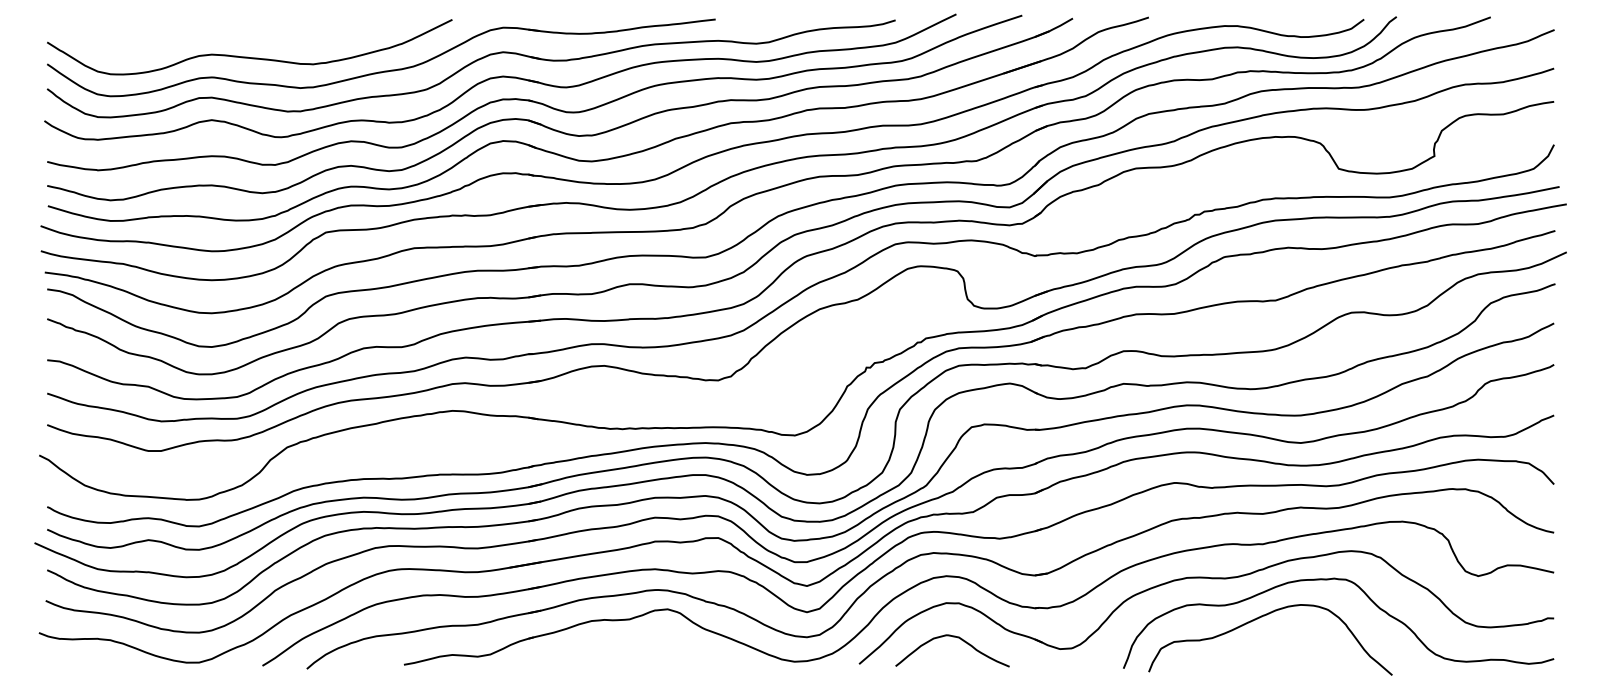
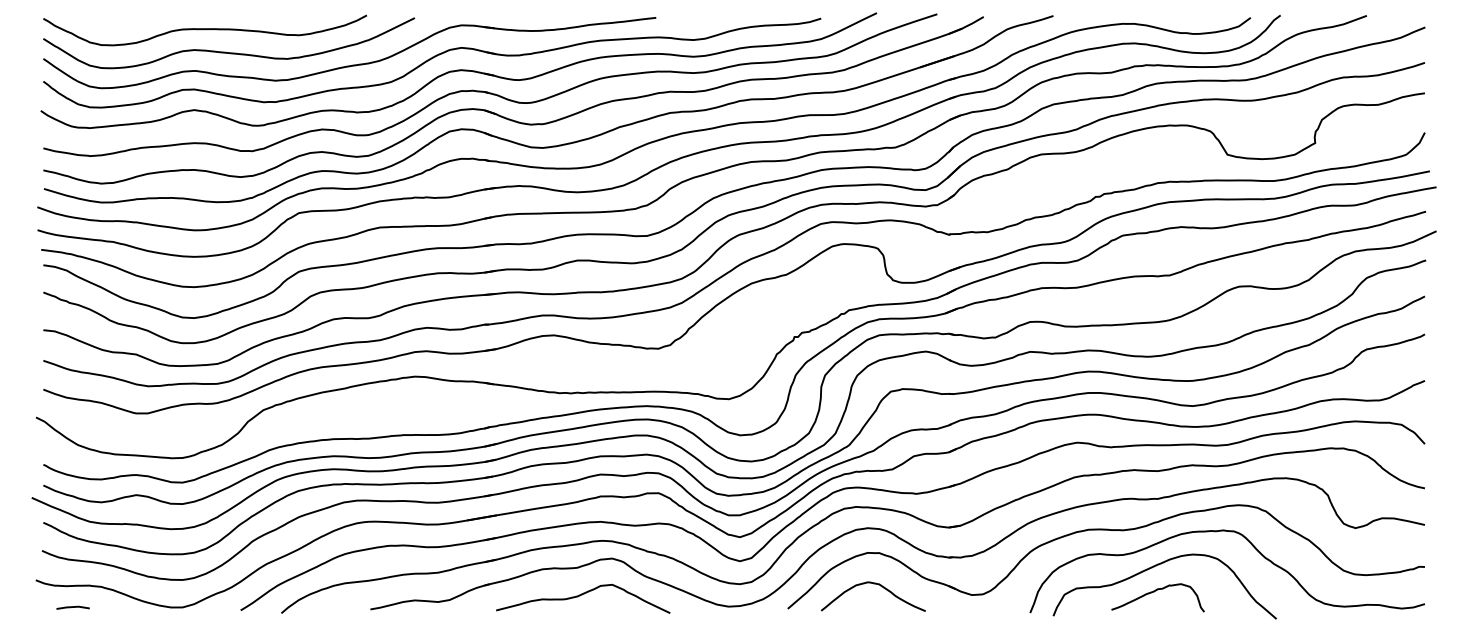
curve: (223, 32) -> (205, 29), added
curve: (1260, 645) -> (1155, 591), added
curve: (635, 649) -> (582, 595), added
line: (79, 663) -> (72, 608), added

